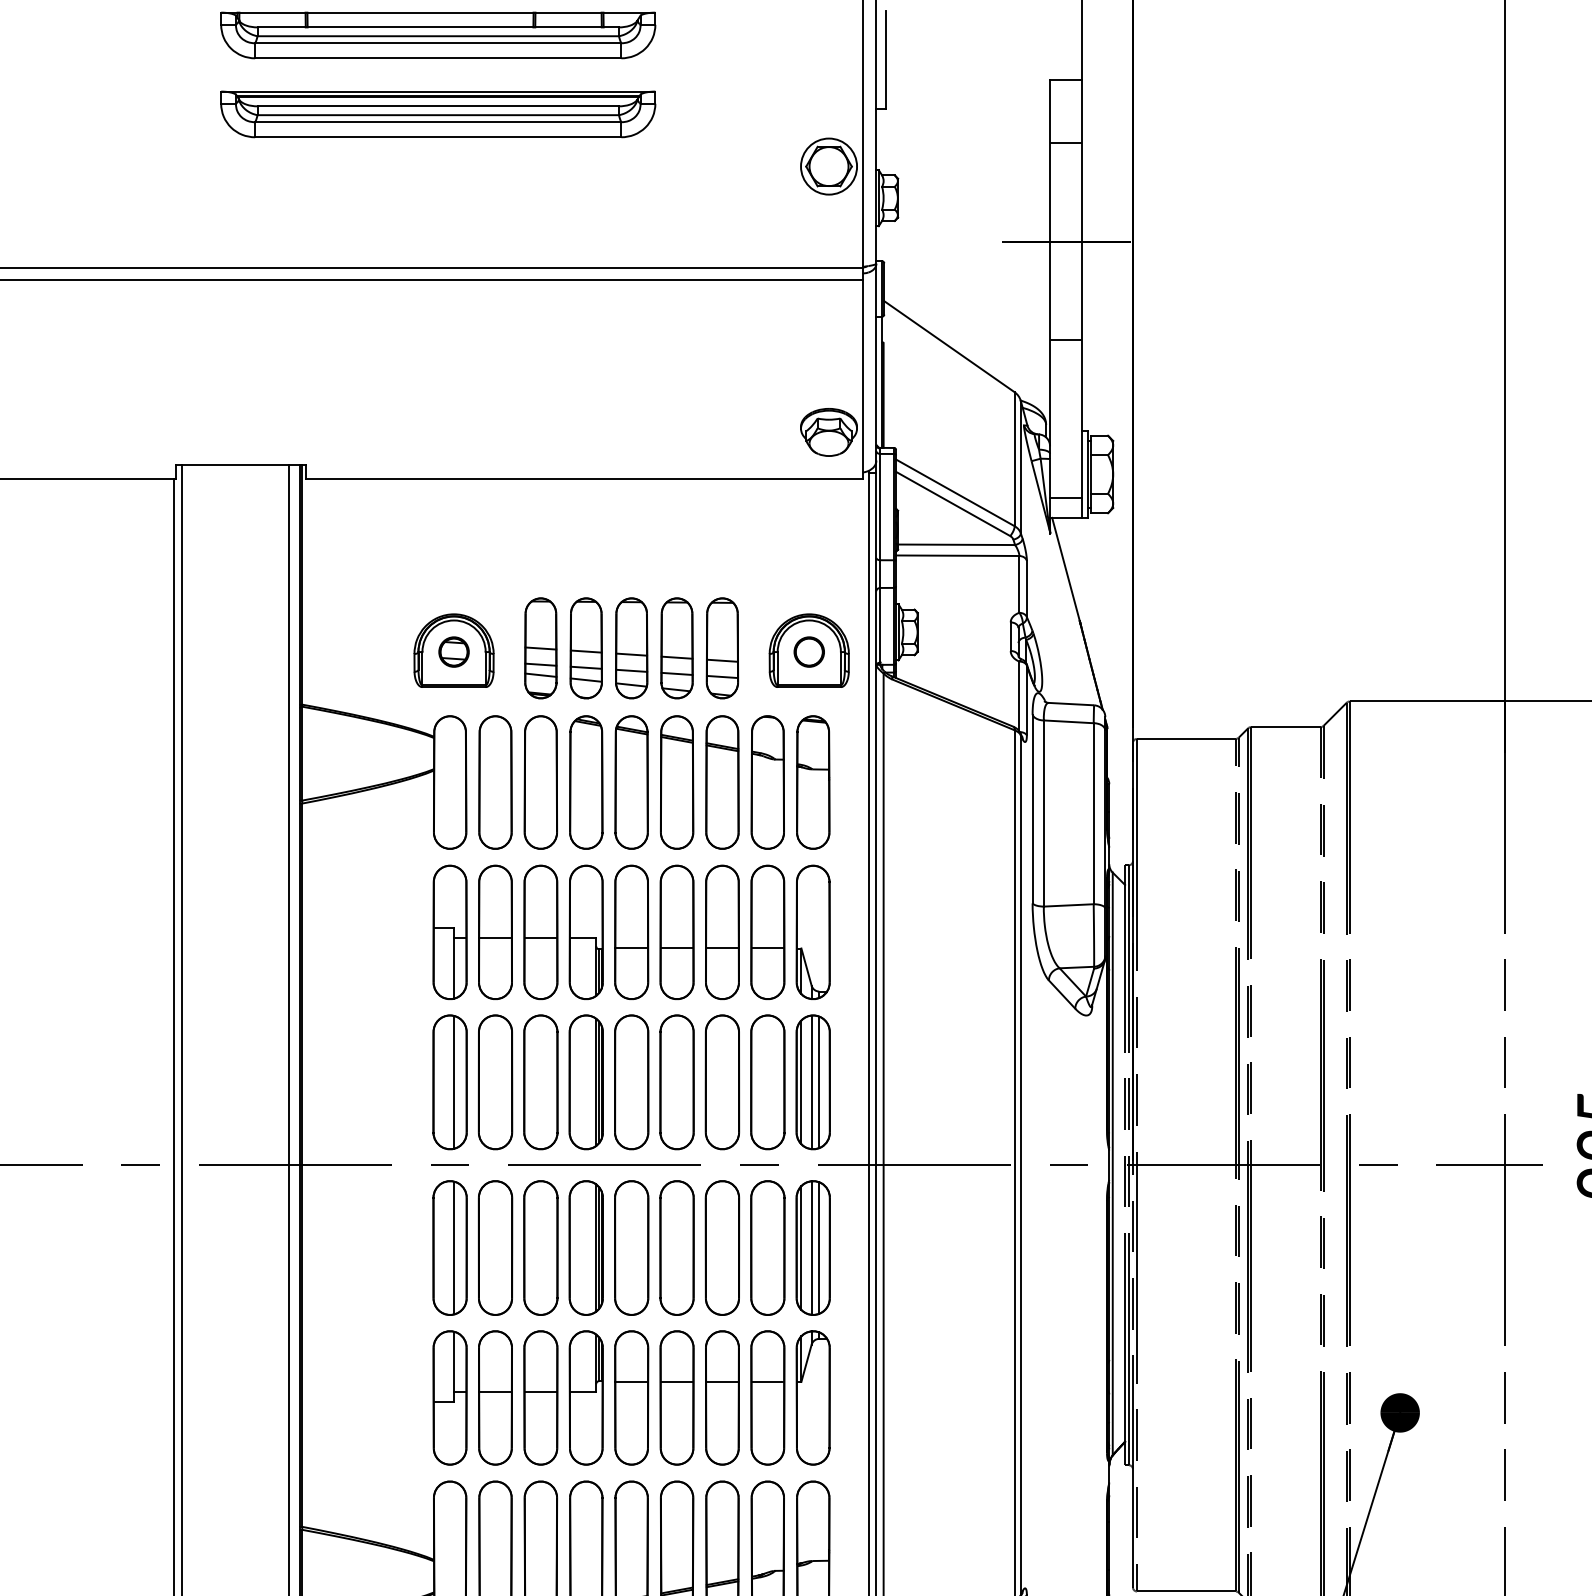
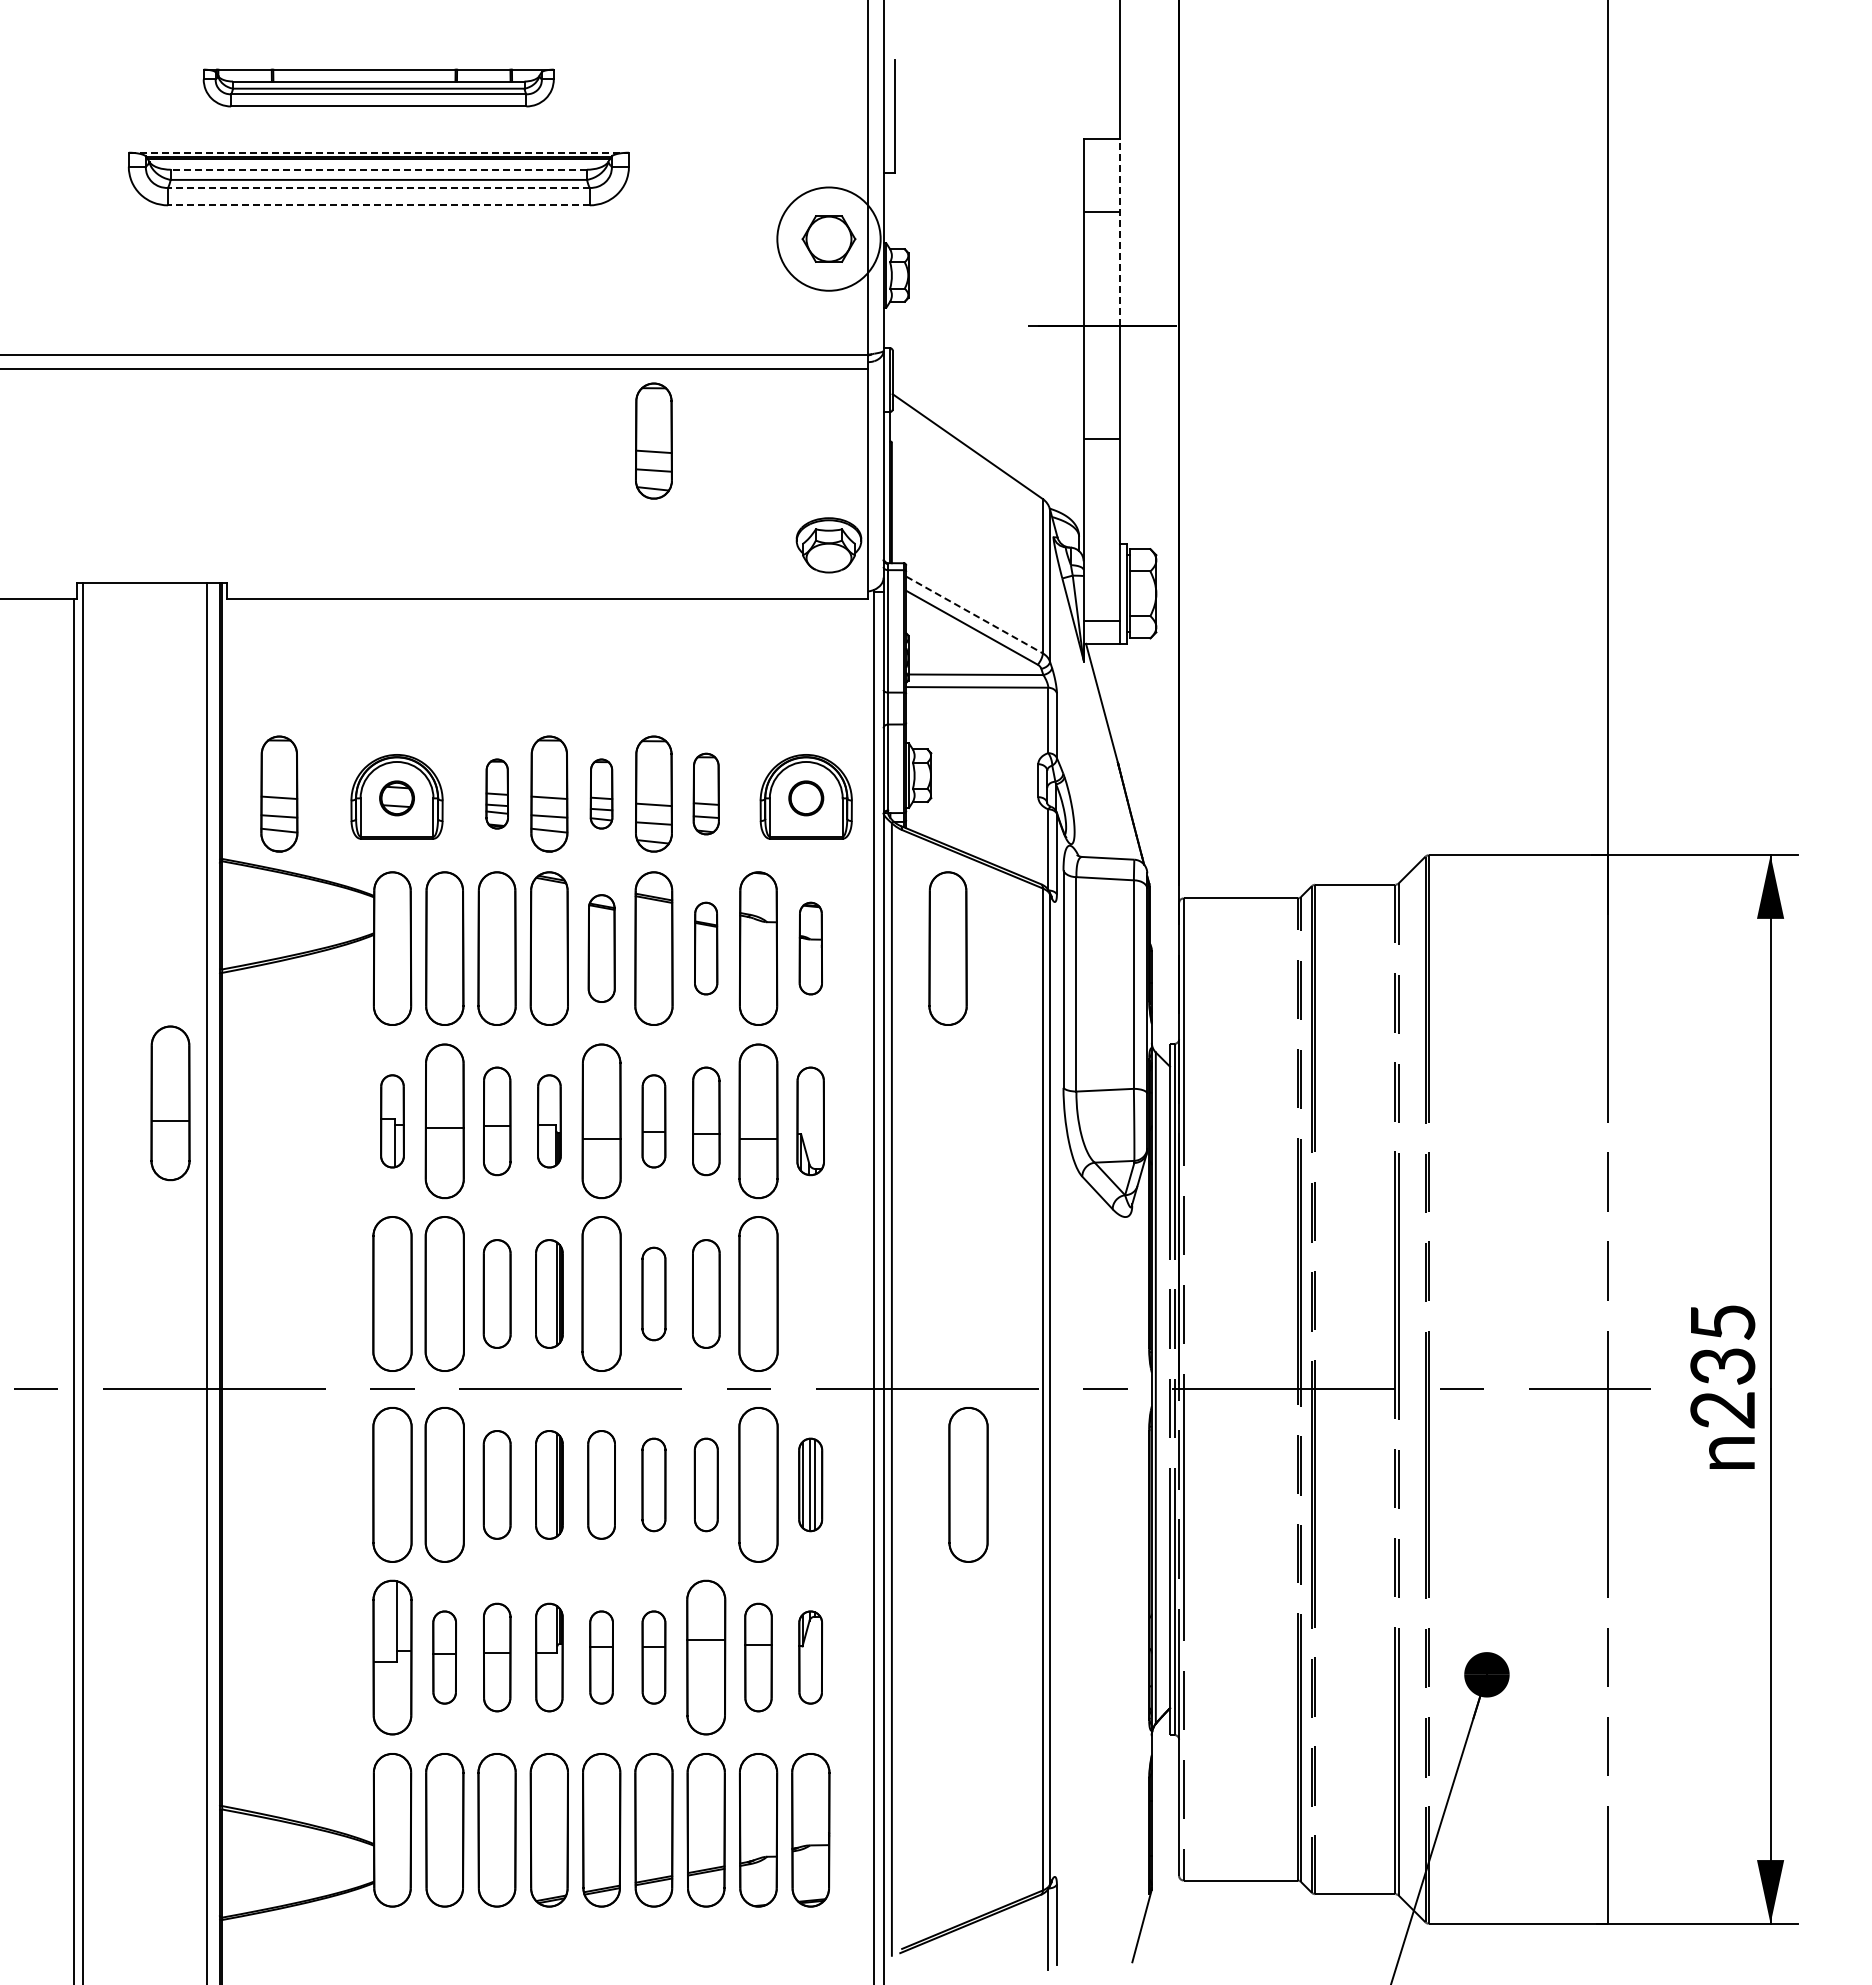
part: (437, 34) -> (378, 87), size x0.7
line: (438, 91) -> (379, 152), solid -> dashed
line: (437, 106) -> (378, 169), solid -> dashed
line: (437, 121) -> (378, 187), solid -> dashed
line: (437, 137) -> (378, 205), solid -> dashed
line: (1082, 159) -> (1120, 231), solid -> dashed
circle: (828, 166) -> (828, 238), size x1.6
part: (676, 341) -> (653, 440), added
line: (956, 493) -> (975, 615), solid -> dashed
part: (352, 647) -> (279, 793), added
part: (541, 647) -> (497, 793), size x0.6
part: (631, 647) -> (601, 793), size x0.6
part: (722, 647) -> (706, 793), size x0.7
part: (631, 782) -> (601, 948), size x0.7
part: (721, 782) -> (705, 948), size x0.6
part: (812, 782) -> (810, 948), size x0.6
part: (931, 782) -> (947, 948), added
part: (257, 916) -> (170, 1103), added
part: (450, 932) -> (392, 1121), size x0.6
part: (541, 932) -> (497, 1121), size x0.7
part: (586, 932) -> (549, 1121), size x0.6
part: (676, 932) -> (653, 1121), size x0.6
part: (722, 932) -> (706, 1121), size x0.7
part: (812, 932) -> (810, 1121), size x0.7
line: (454, 1081) -> (397, 1293), removed
part: (541, 1081) -> (497, 1293), size x0.7
part: (586, 1081) -> (549, 1293), size x0.7
part: (676, 1081) -> (653, 1293), size x0.6
part: (722, 1081) -> (706, 1293), size x0.7
part: (812, 1081) -> (810, 1293), removed
line: (454, 1247) -> (397, 1484), removed
part: (541, 1247) -> (497, 1484), size x0.7
part: (586, 1247) -> (549, 1484), size x0.7
part: (631, 1247) -> (601, 1484), size x0.7
part: (676, 1247) -> (653, 1484), size x0.6
part: (722, 1247) -> (706, 1484), size x0.6
part: (812, 1247) -> (810, 1484), size x0.6
part: (950, 1247) -> (968, 1484), added
part: (495, 1397) -> (444, 1657), size x0.6
part: (541, 1397) -> (497, 1657), size x0.7
part: (586, 1397) -> (549, 1657), size x0.7
part: (631, 1397) -> (601, 1657), size x0.6
part: (676, 1397) -> (653, 1657), size x0.6
part: (767, 1397) -> (758, 1657), size x0.7
part: (812, 1397) -> (810, 1657), size x0.6

